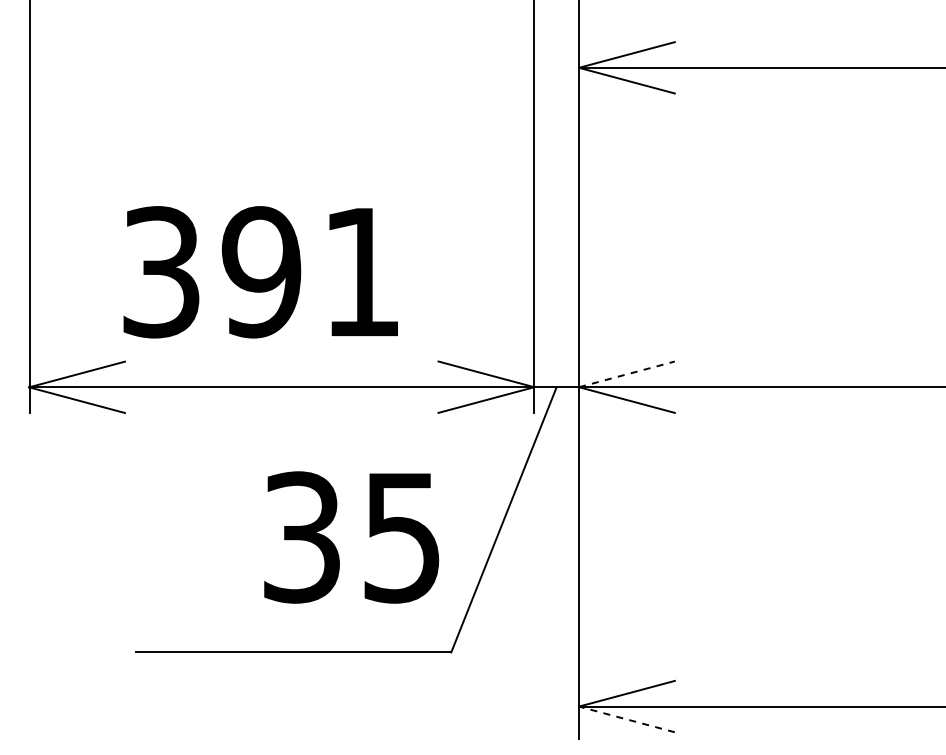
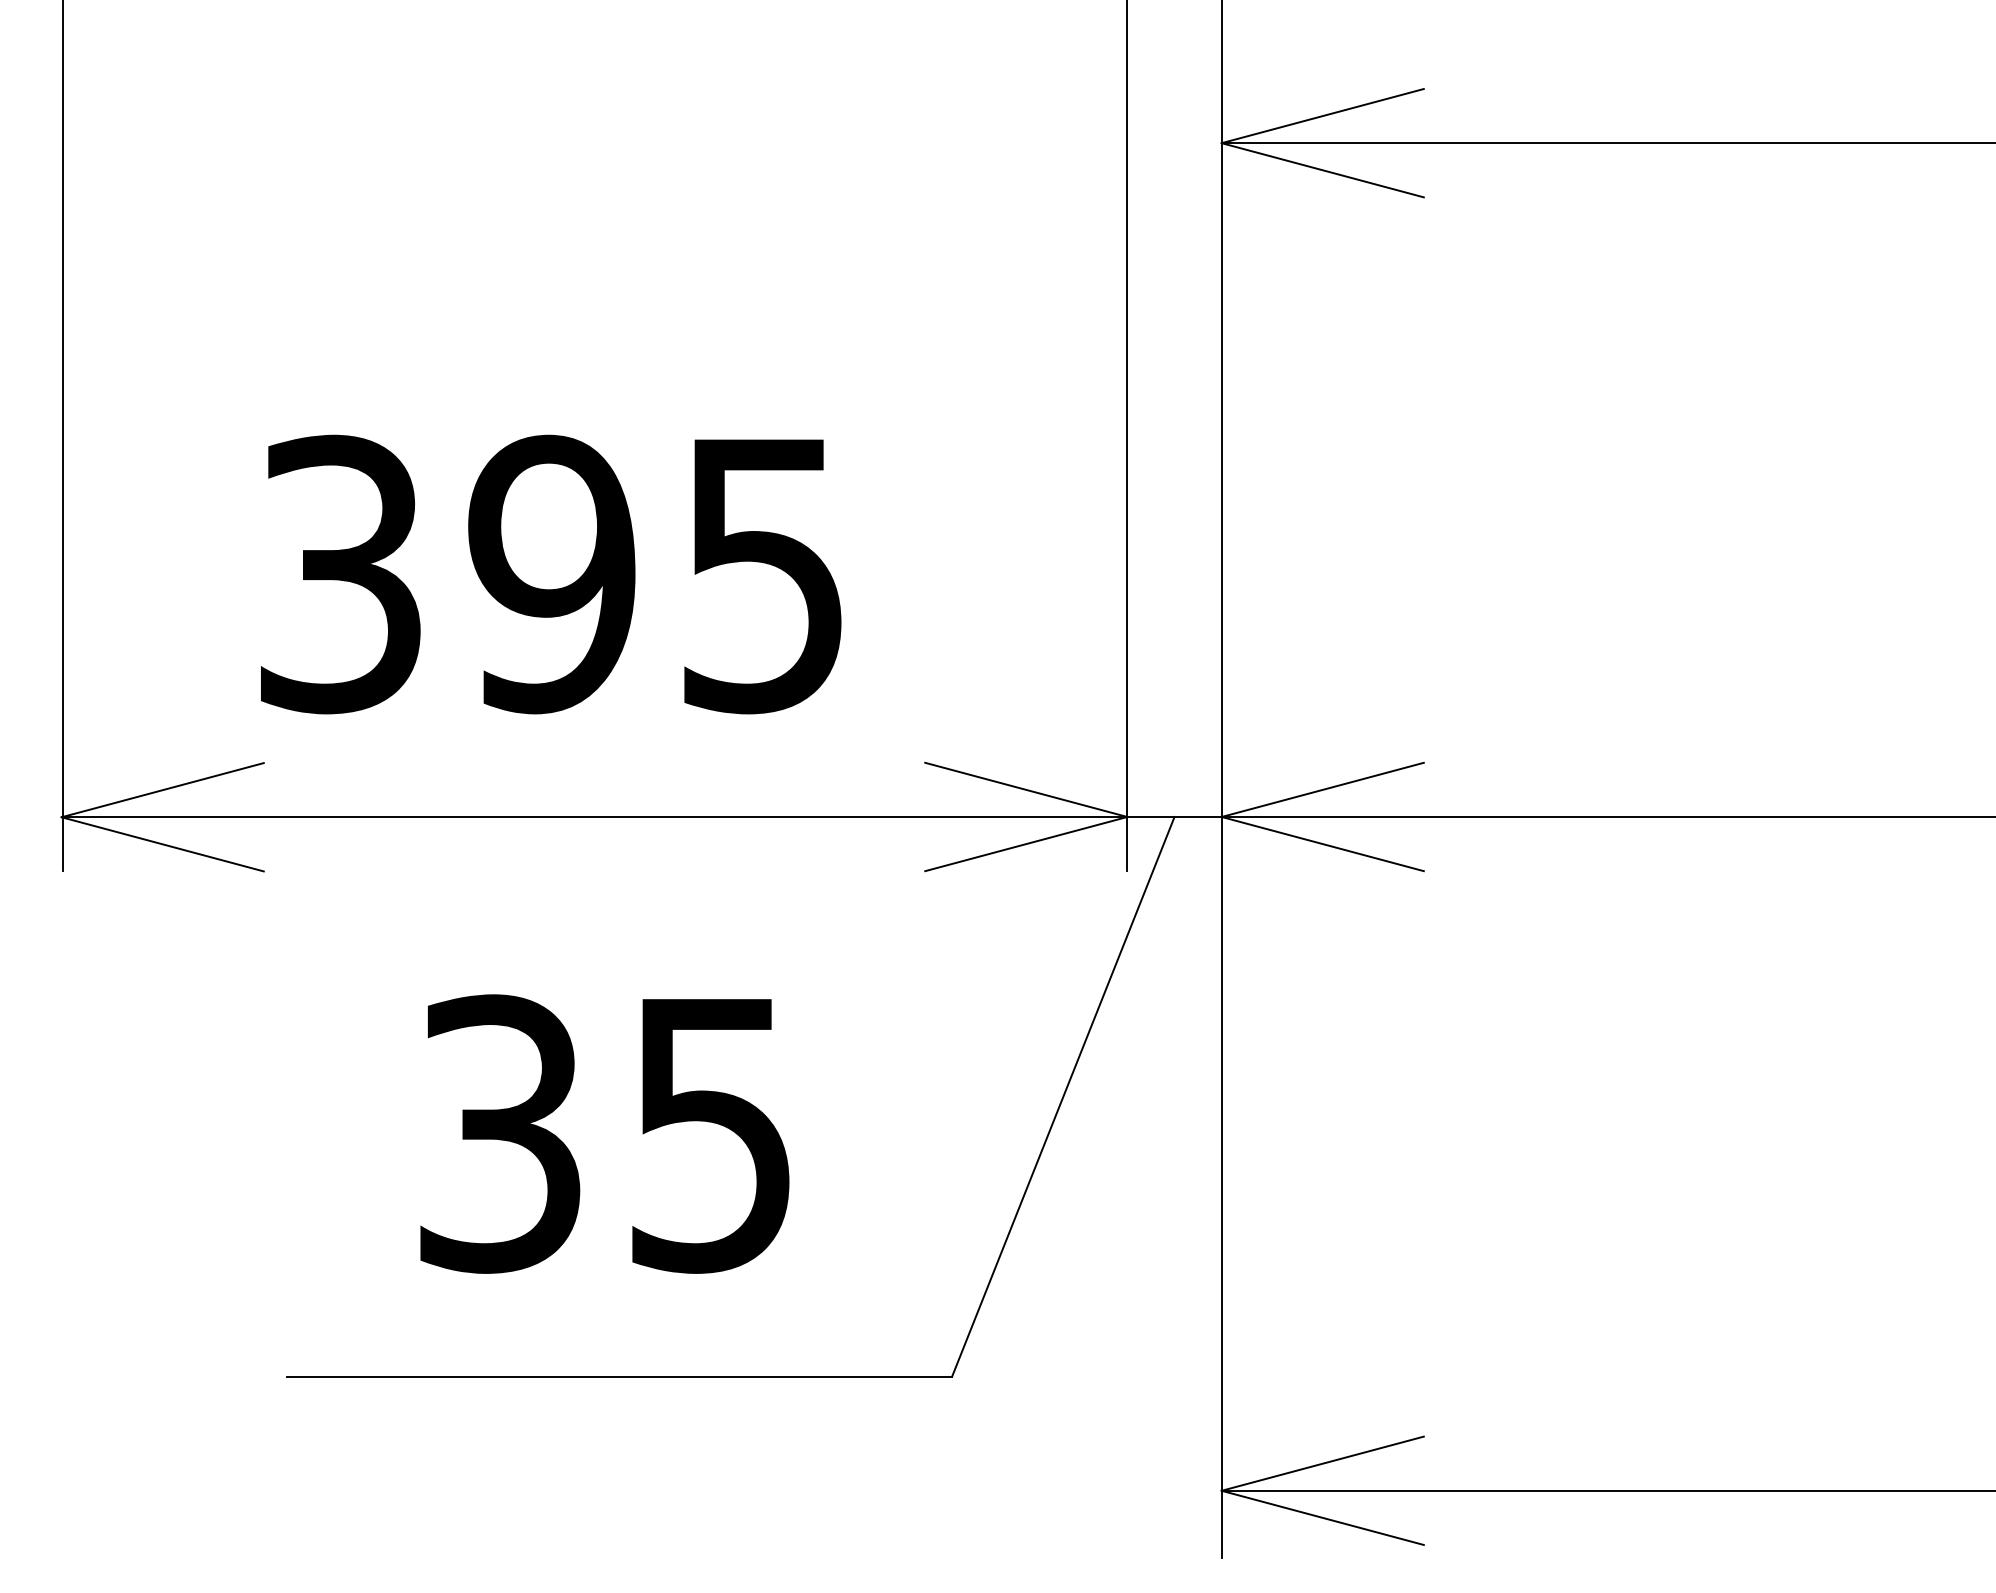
text: (361, 273) -> (762, 577), 391 -> 395
line: (626, 374) -> (1321, 790), dashed -> solid
text: (351, 537) -> (604, 1134), moved
line: (626, 719) -> (1321, 1518), dashed -> solid

